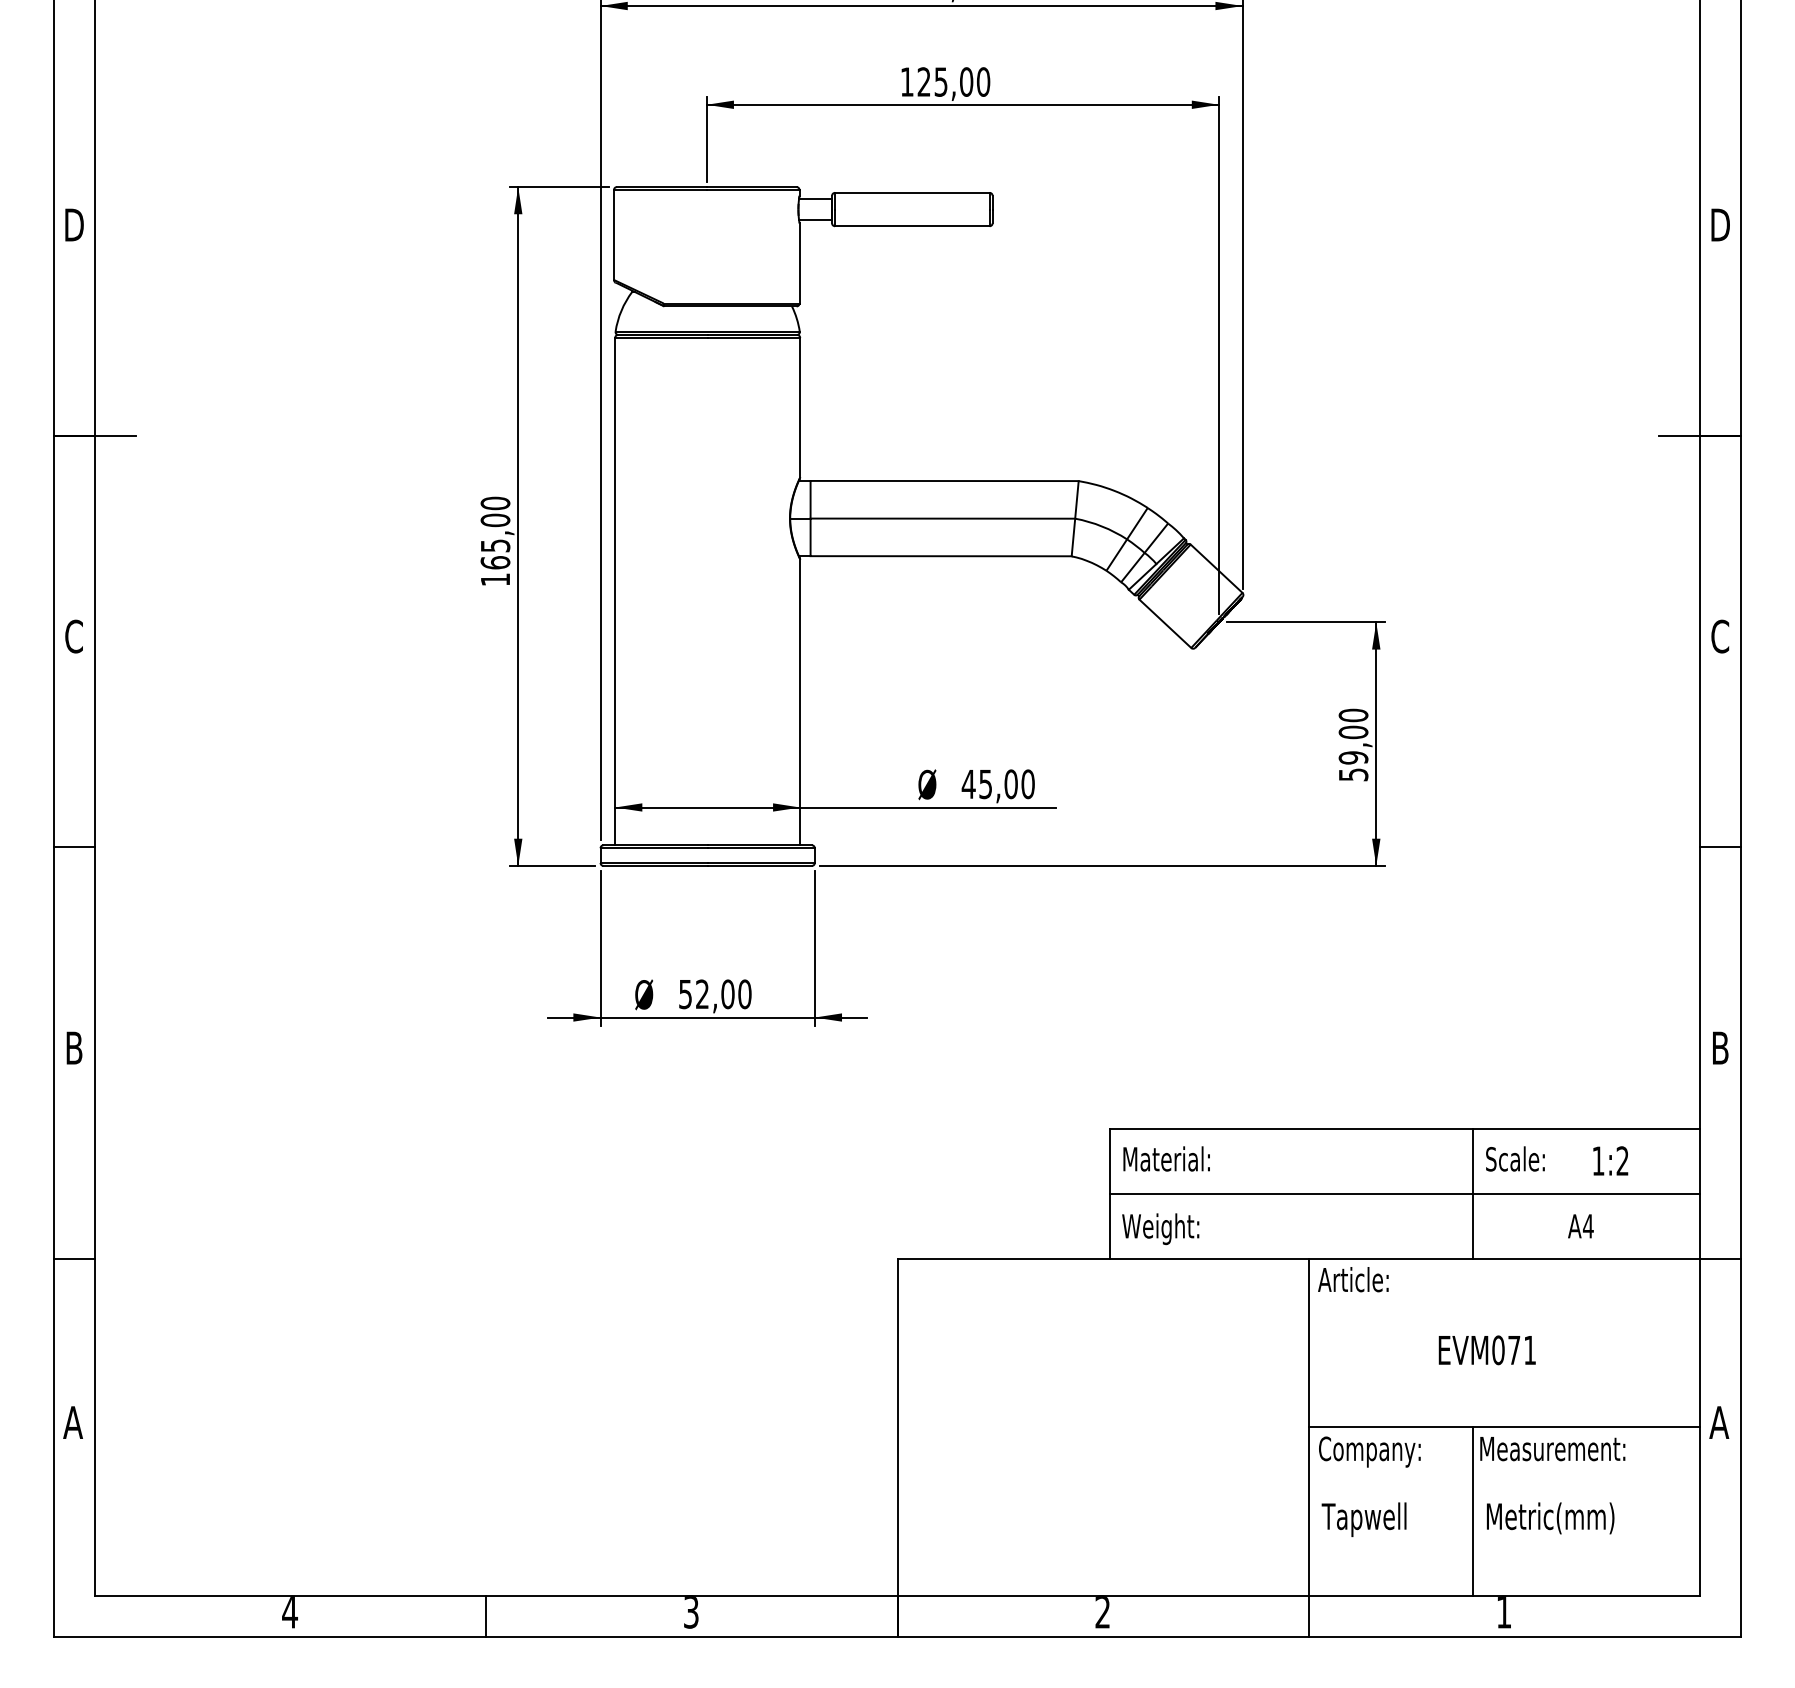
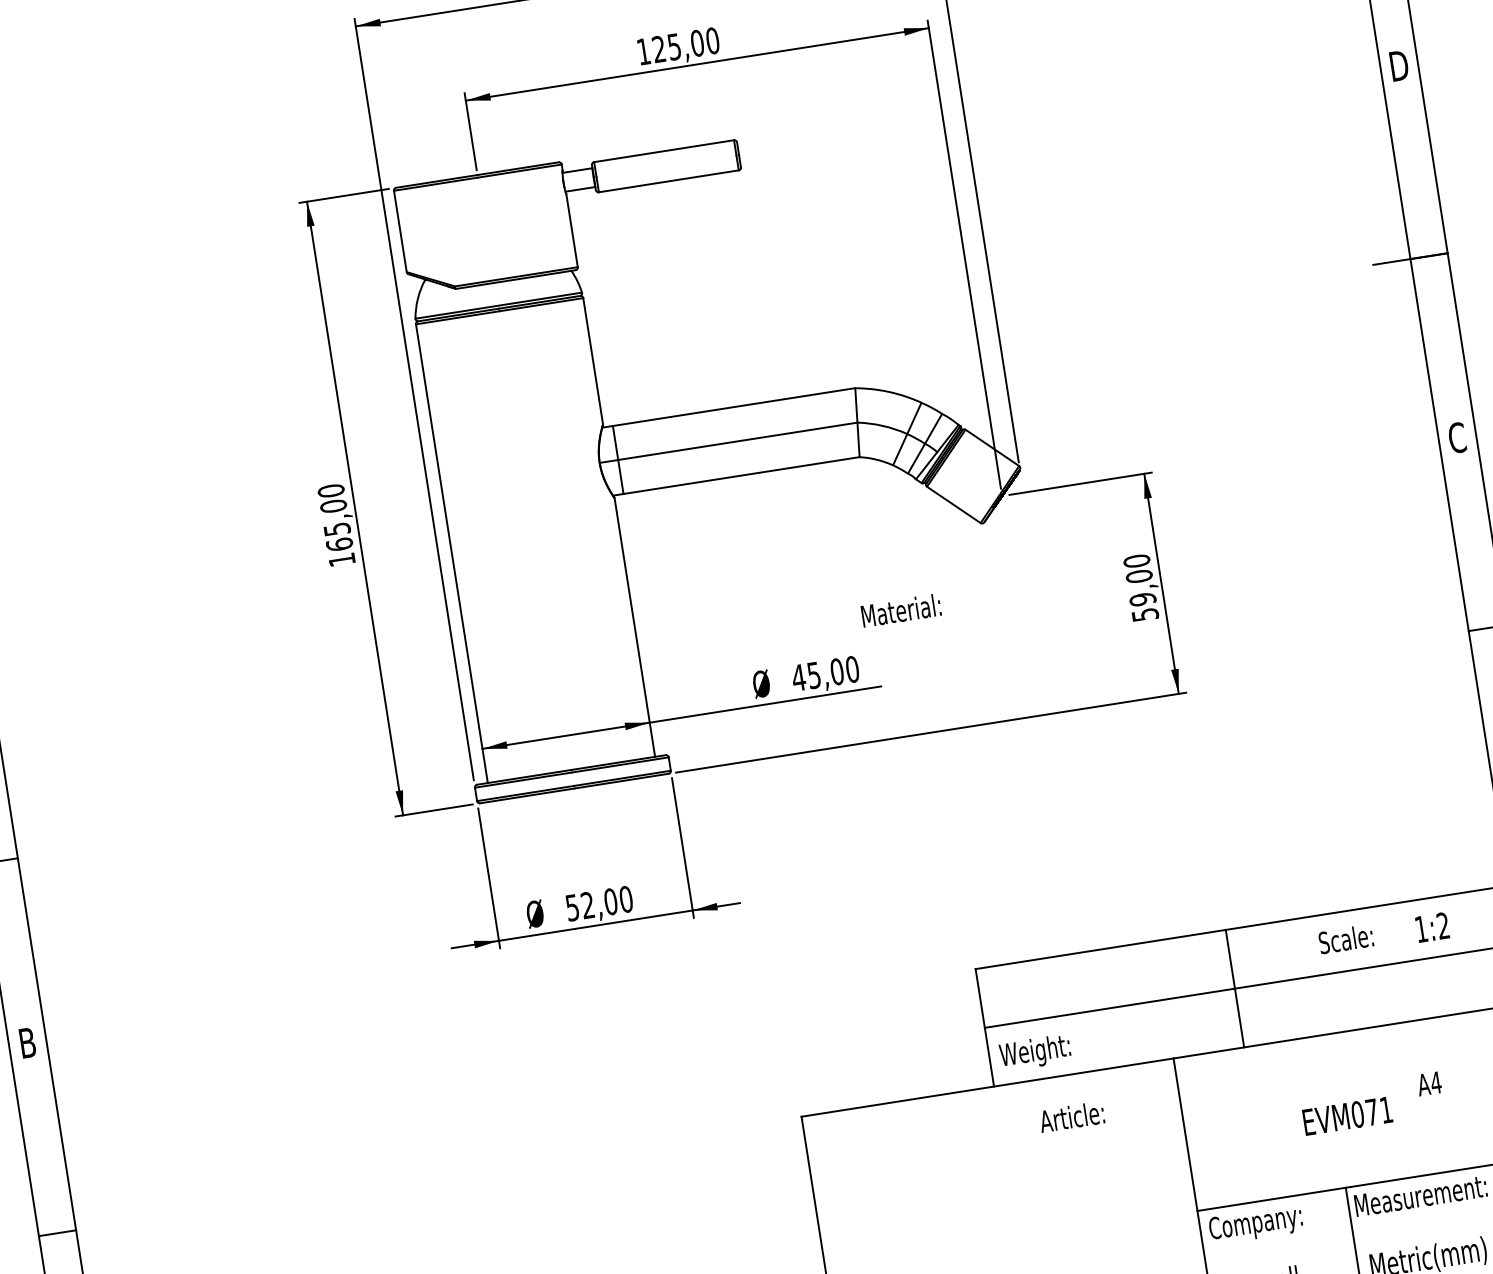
text: (1166, 1158) -> (900, 610), moved
line: (1473, 1193) -> (1235, 988), moved
text: (1580, 1226) -> (1429, 1084), moved
text: (1353, 1279) -> (1072, 1116), moved

